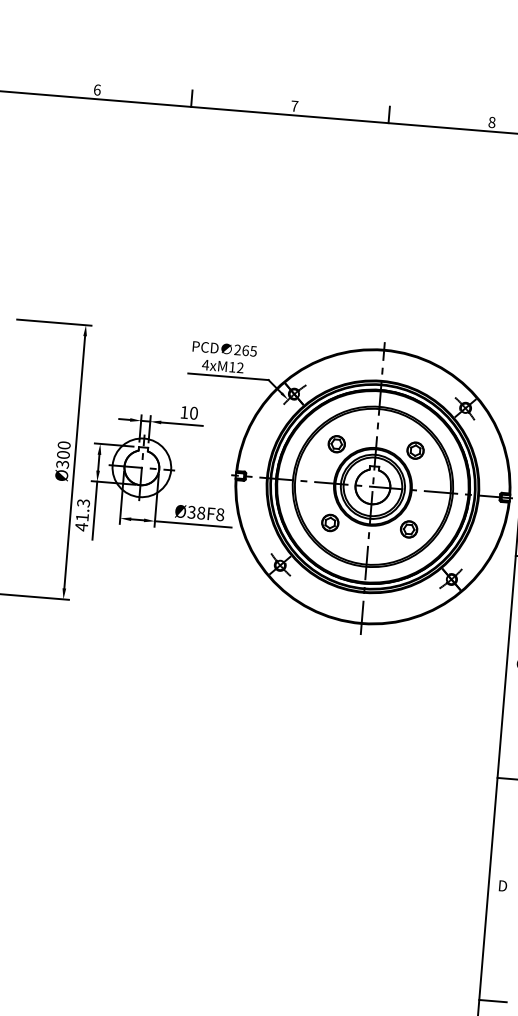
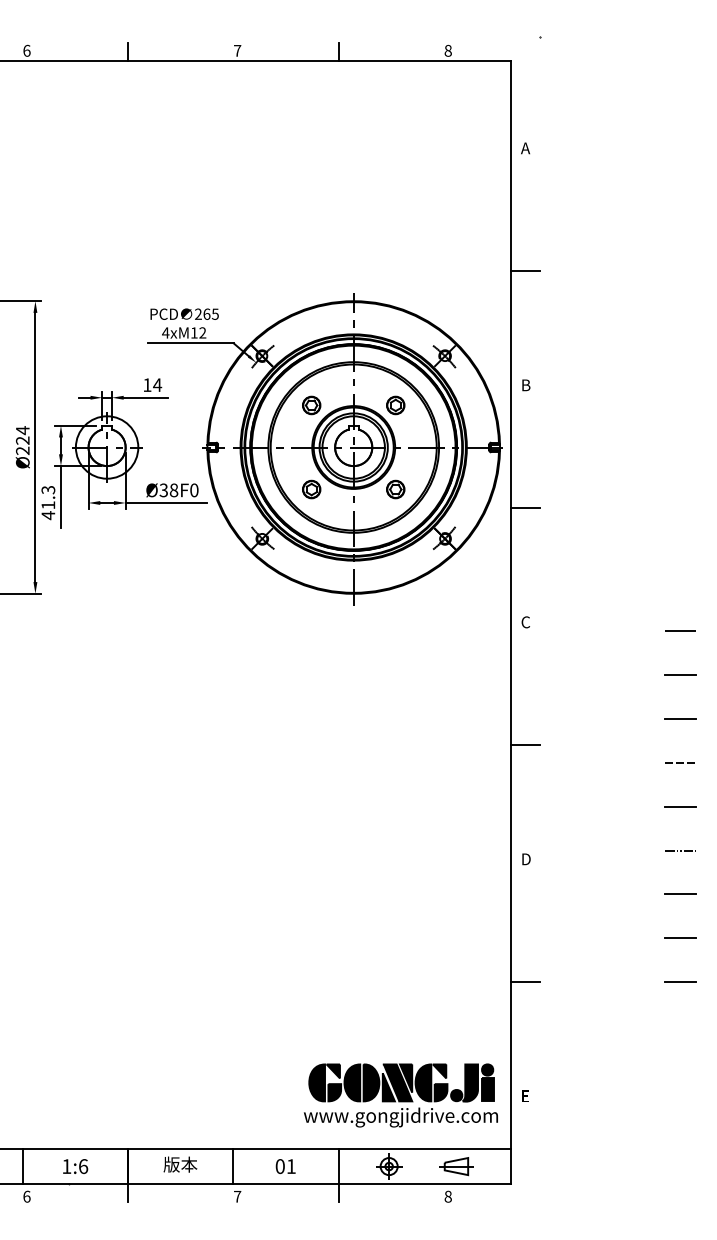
text: (193, 413) -> (157, 385), 10 -> 14
text: (63, 454) -> (22, 440), Ø300 -> Ø224
text: (220, 514) -> (194, 490), Ø38F8 -> Ø38F0

